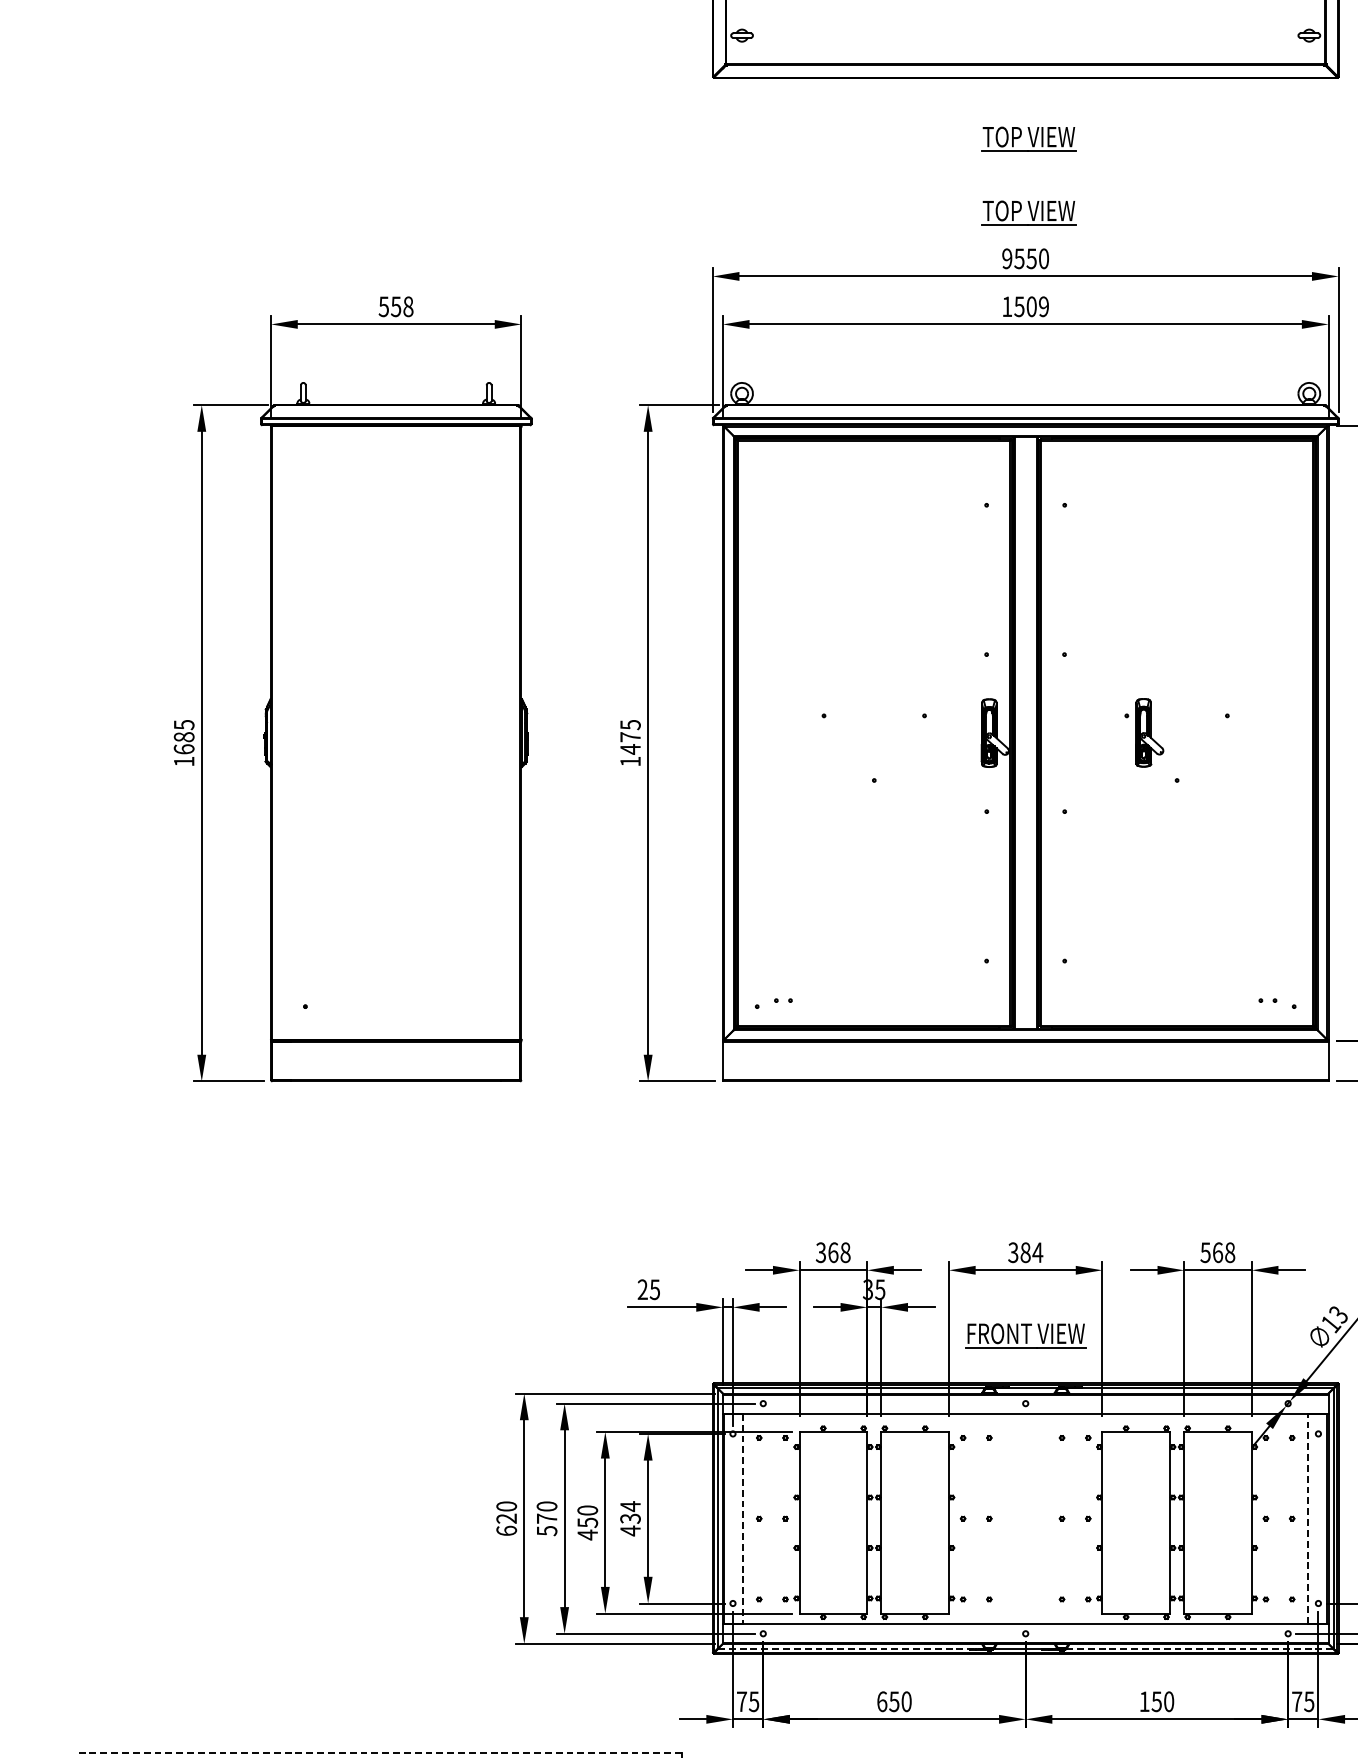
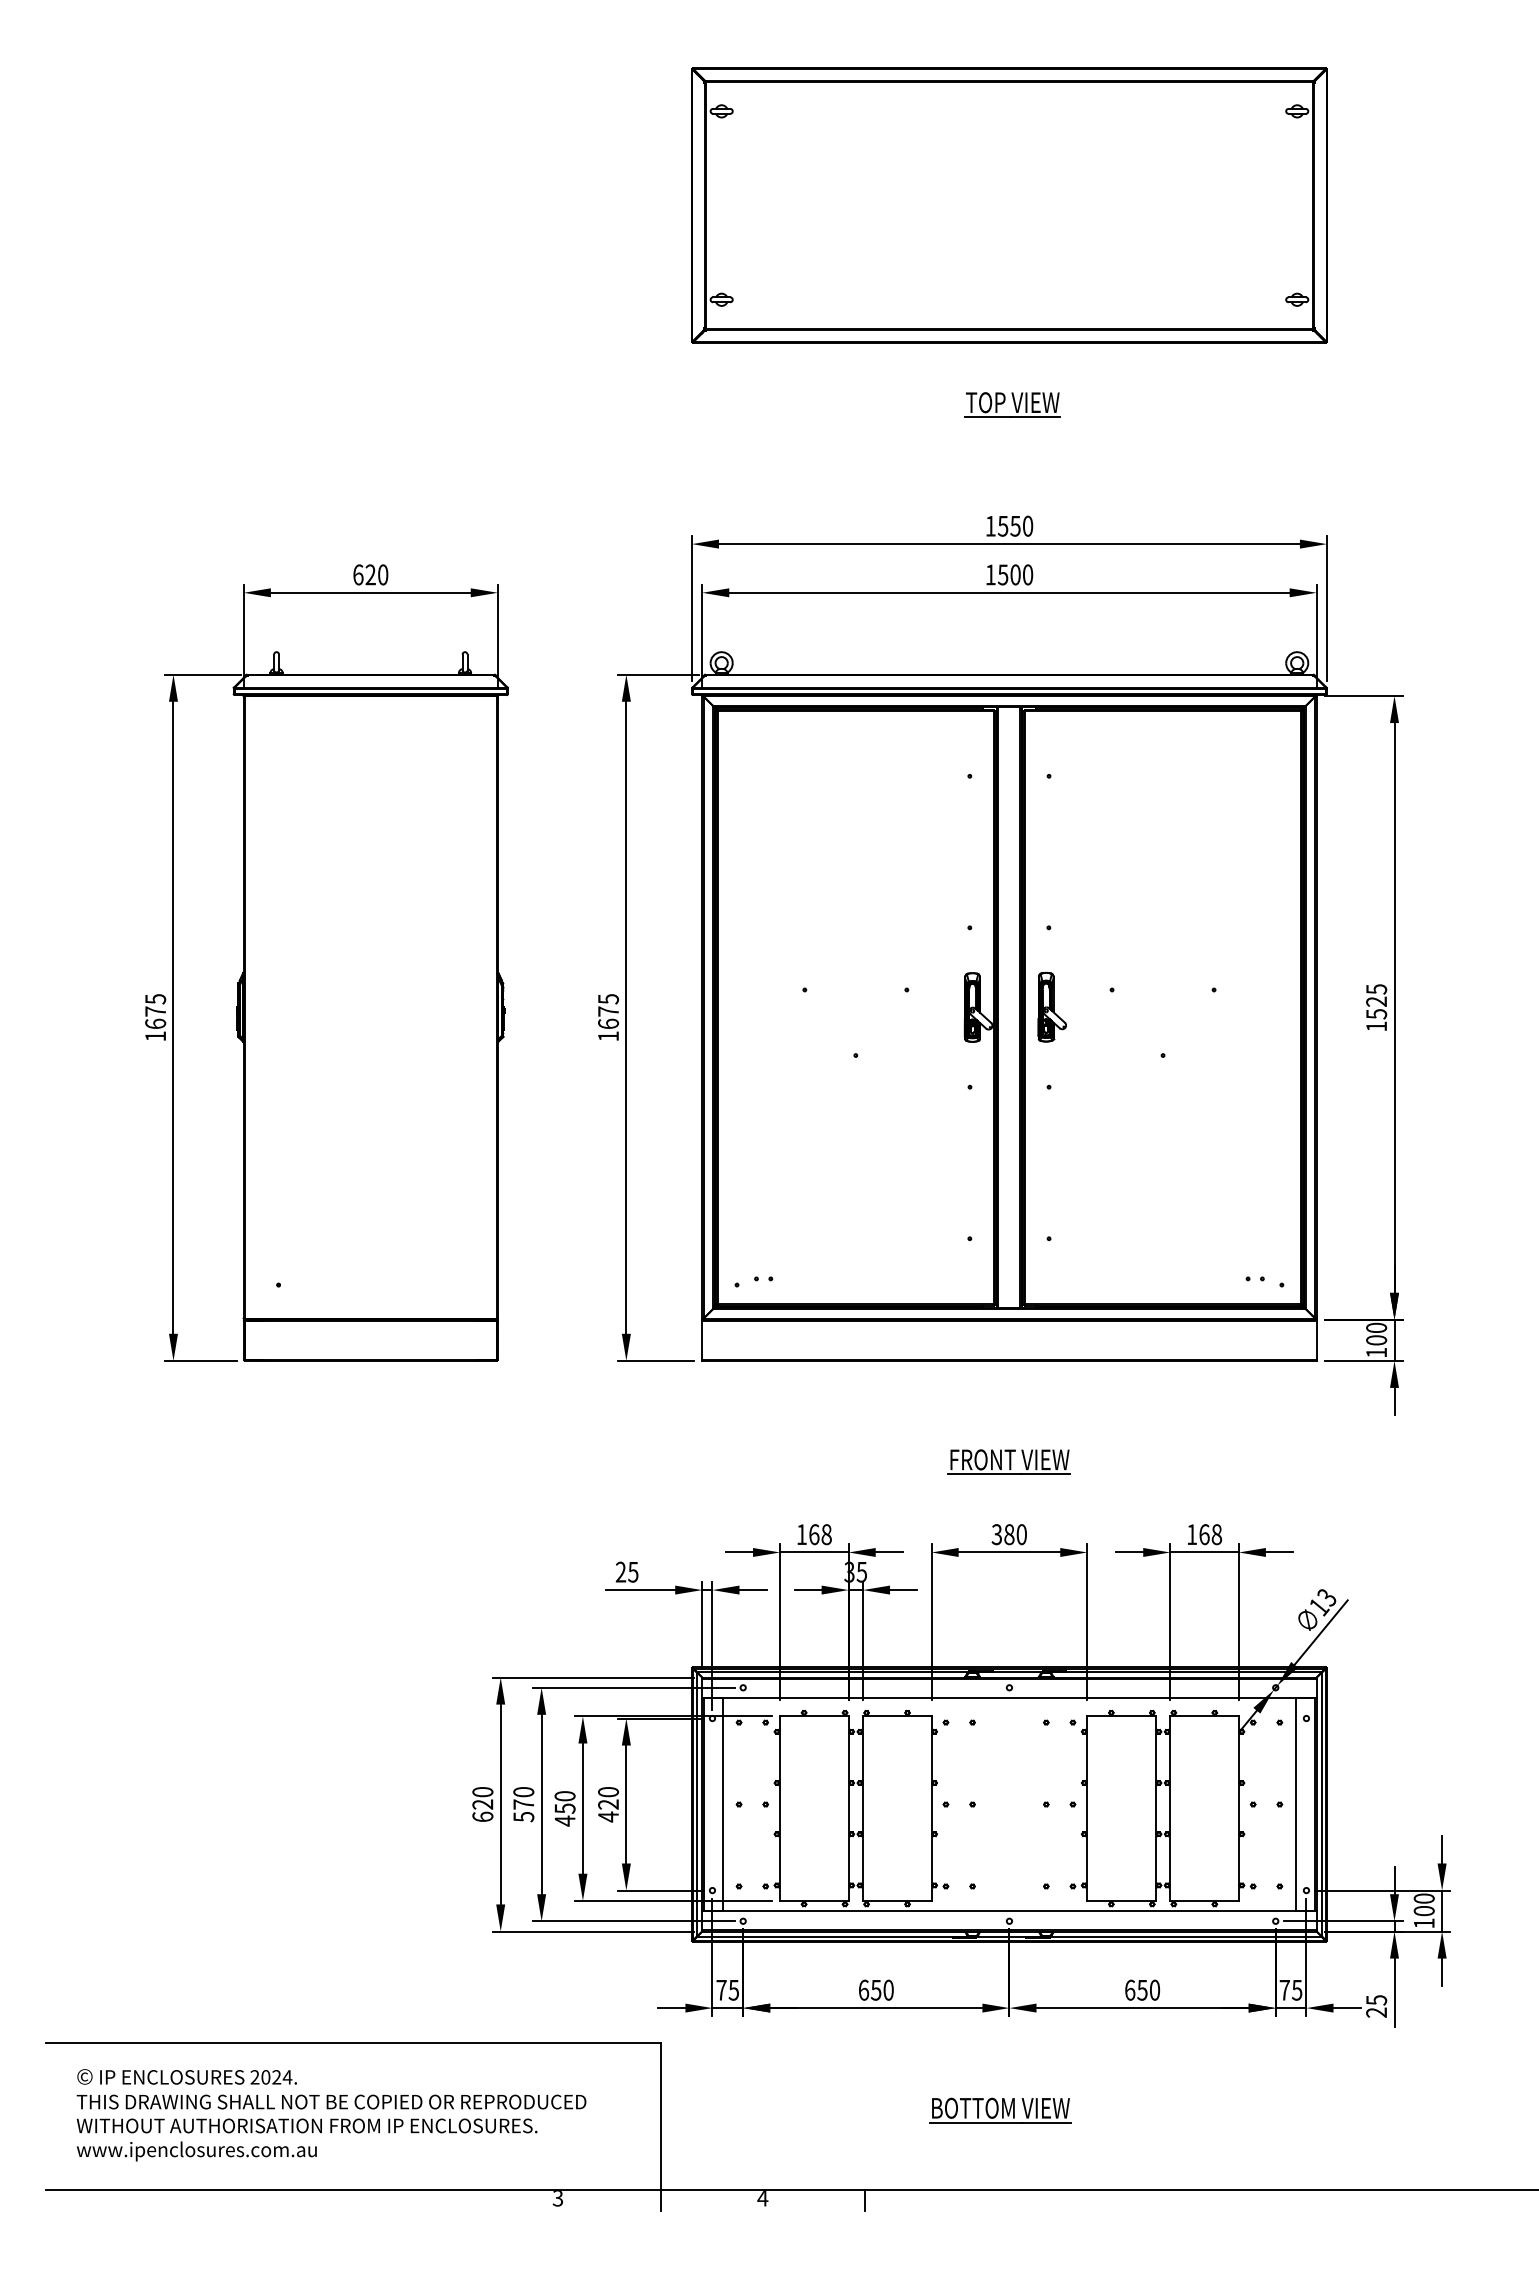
part: (1028, 212) -> (1012, 479), removed
text: (1007, 258) -> (990, 525), 9550 -> 1550
text: (395, 306) -> (370, 574), 558 -> 620
text: (1043, 306) -> (1027, 574), 1509 -> 1500
part: (1148, 732) -> (1051, 1006), moved
text: (184, 737) -> (155, 1011), 1685 -> 1675
text: (630, 748) -> (608, 1023), 1475 -> 1675
text: (820, 1252) -> (801, 1534), 368 -> 168
text: (1037, 1252) -> (1021, 1534), 384 -> 380
text: (1205, 1252) -> (1191, 1534), 568 -> 168
part: (1024, 1335) -> (1008, 1461), moved
text: (630, 1511) -> (608, 1797), 434 -> 420
line: (1308, 1518) -> (1296, 1804), dashed -> solid
line: (742, 1519) -> (722, 1805), dashed -> solid
line: (851, 1648) -> (832, 1936), dashed -> solid
line: (1200, 1648) -> (1186, 1936), dashed -> solid
text: (1145, 1701) -> (1130, 1989), 150 -> 650
line: (378, 1753) -> (352, 2042), dashed -> solid

